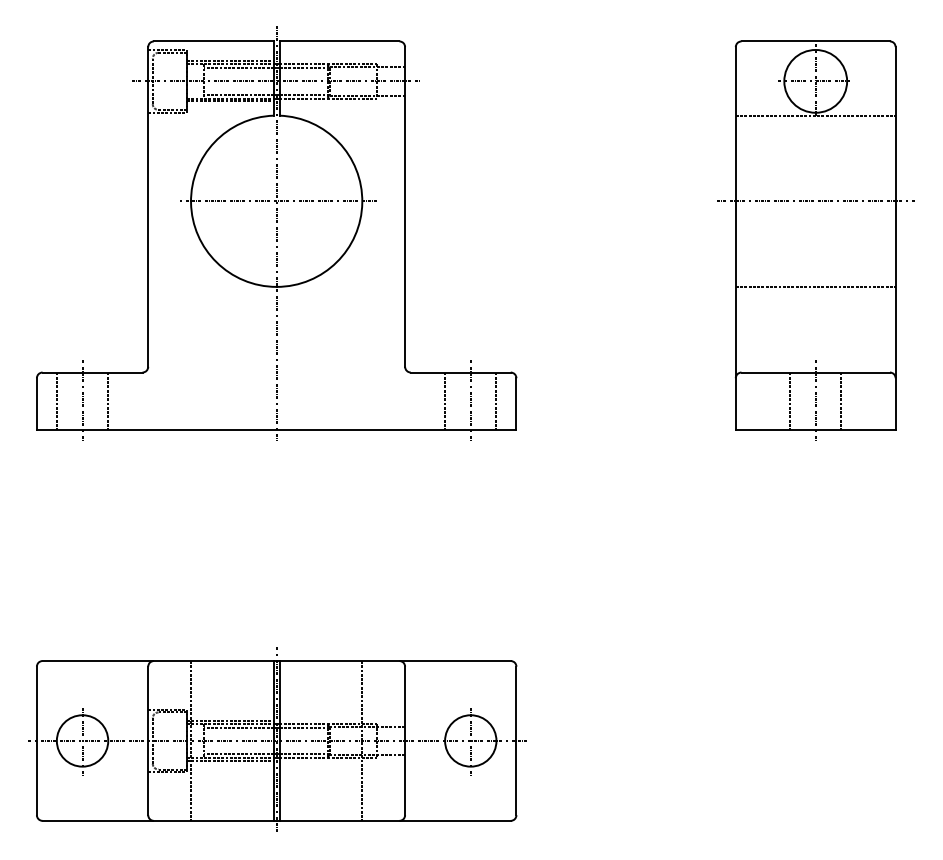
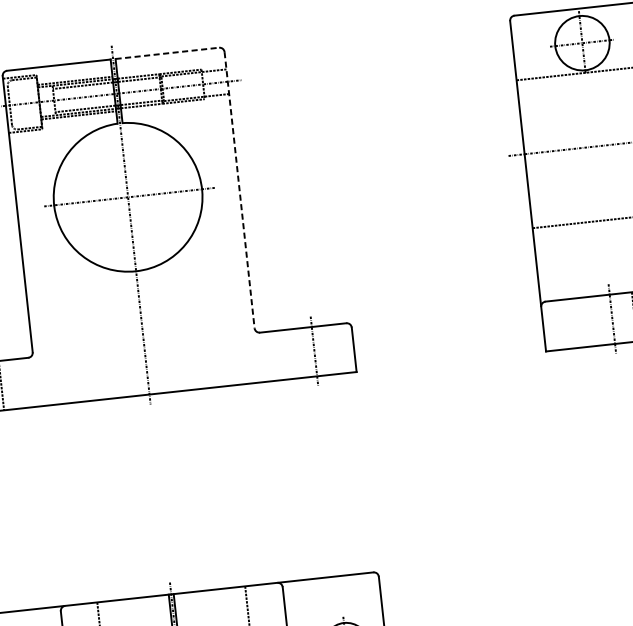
line: (339, 41) -> (167, 53), solid -> dashed
line: (405, 206) -> (239, 189), solid -> dashed
line: (445, 400) -> (292, 353), removed
line: (496, 400) -> (336, 348), removed
line: (790, 400) -> (590, 321), removed

